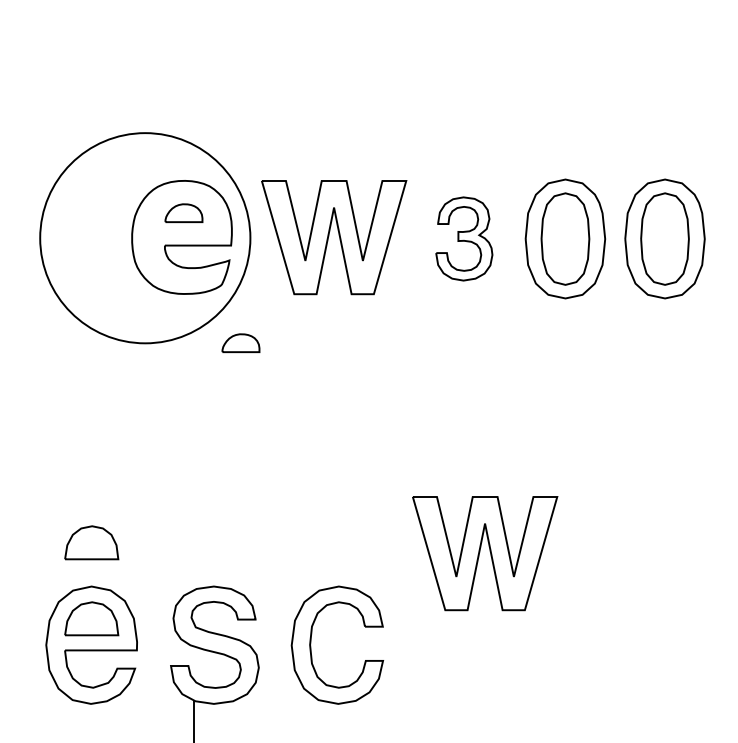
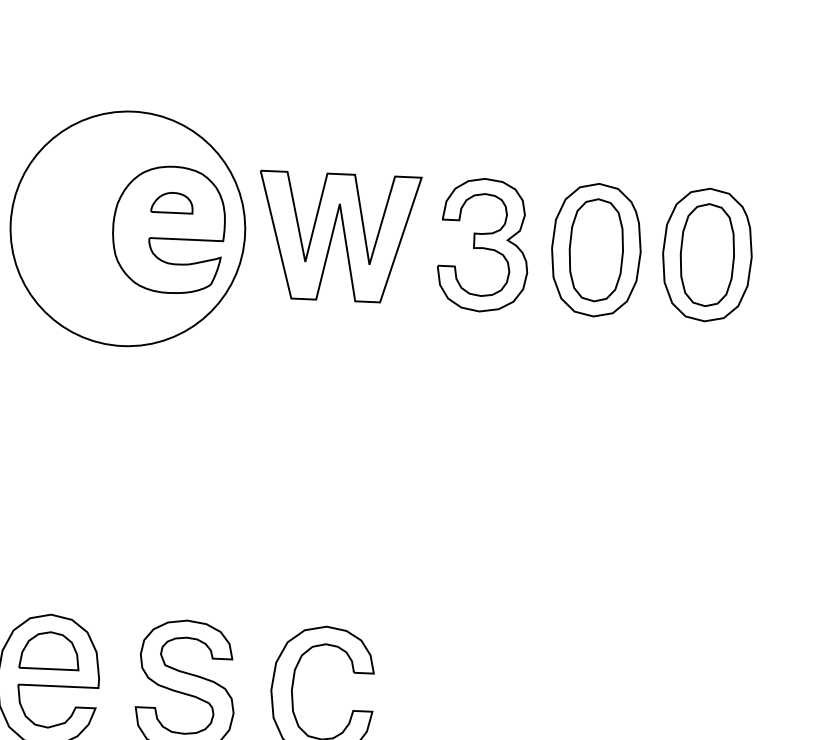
part: (464, 238) -> (483, 244), size x1.43
part: (240, 342) -> (228, 349), removed
part: (91, 542) -> (53, 565), removed
part: (485, 553) -> (491, 596), removed

